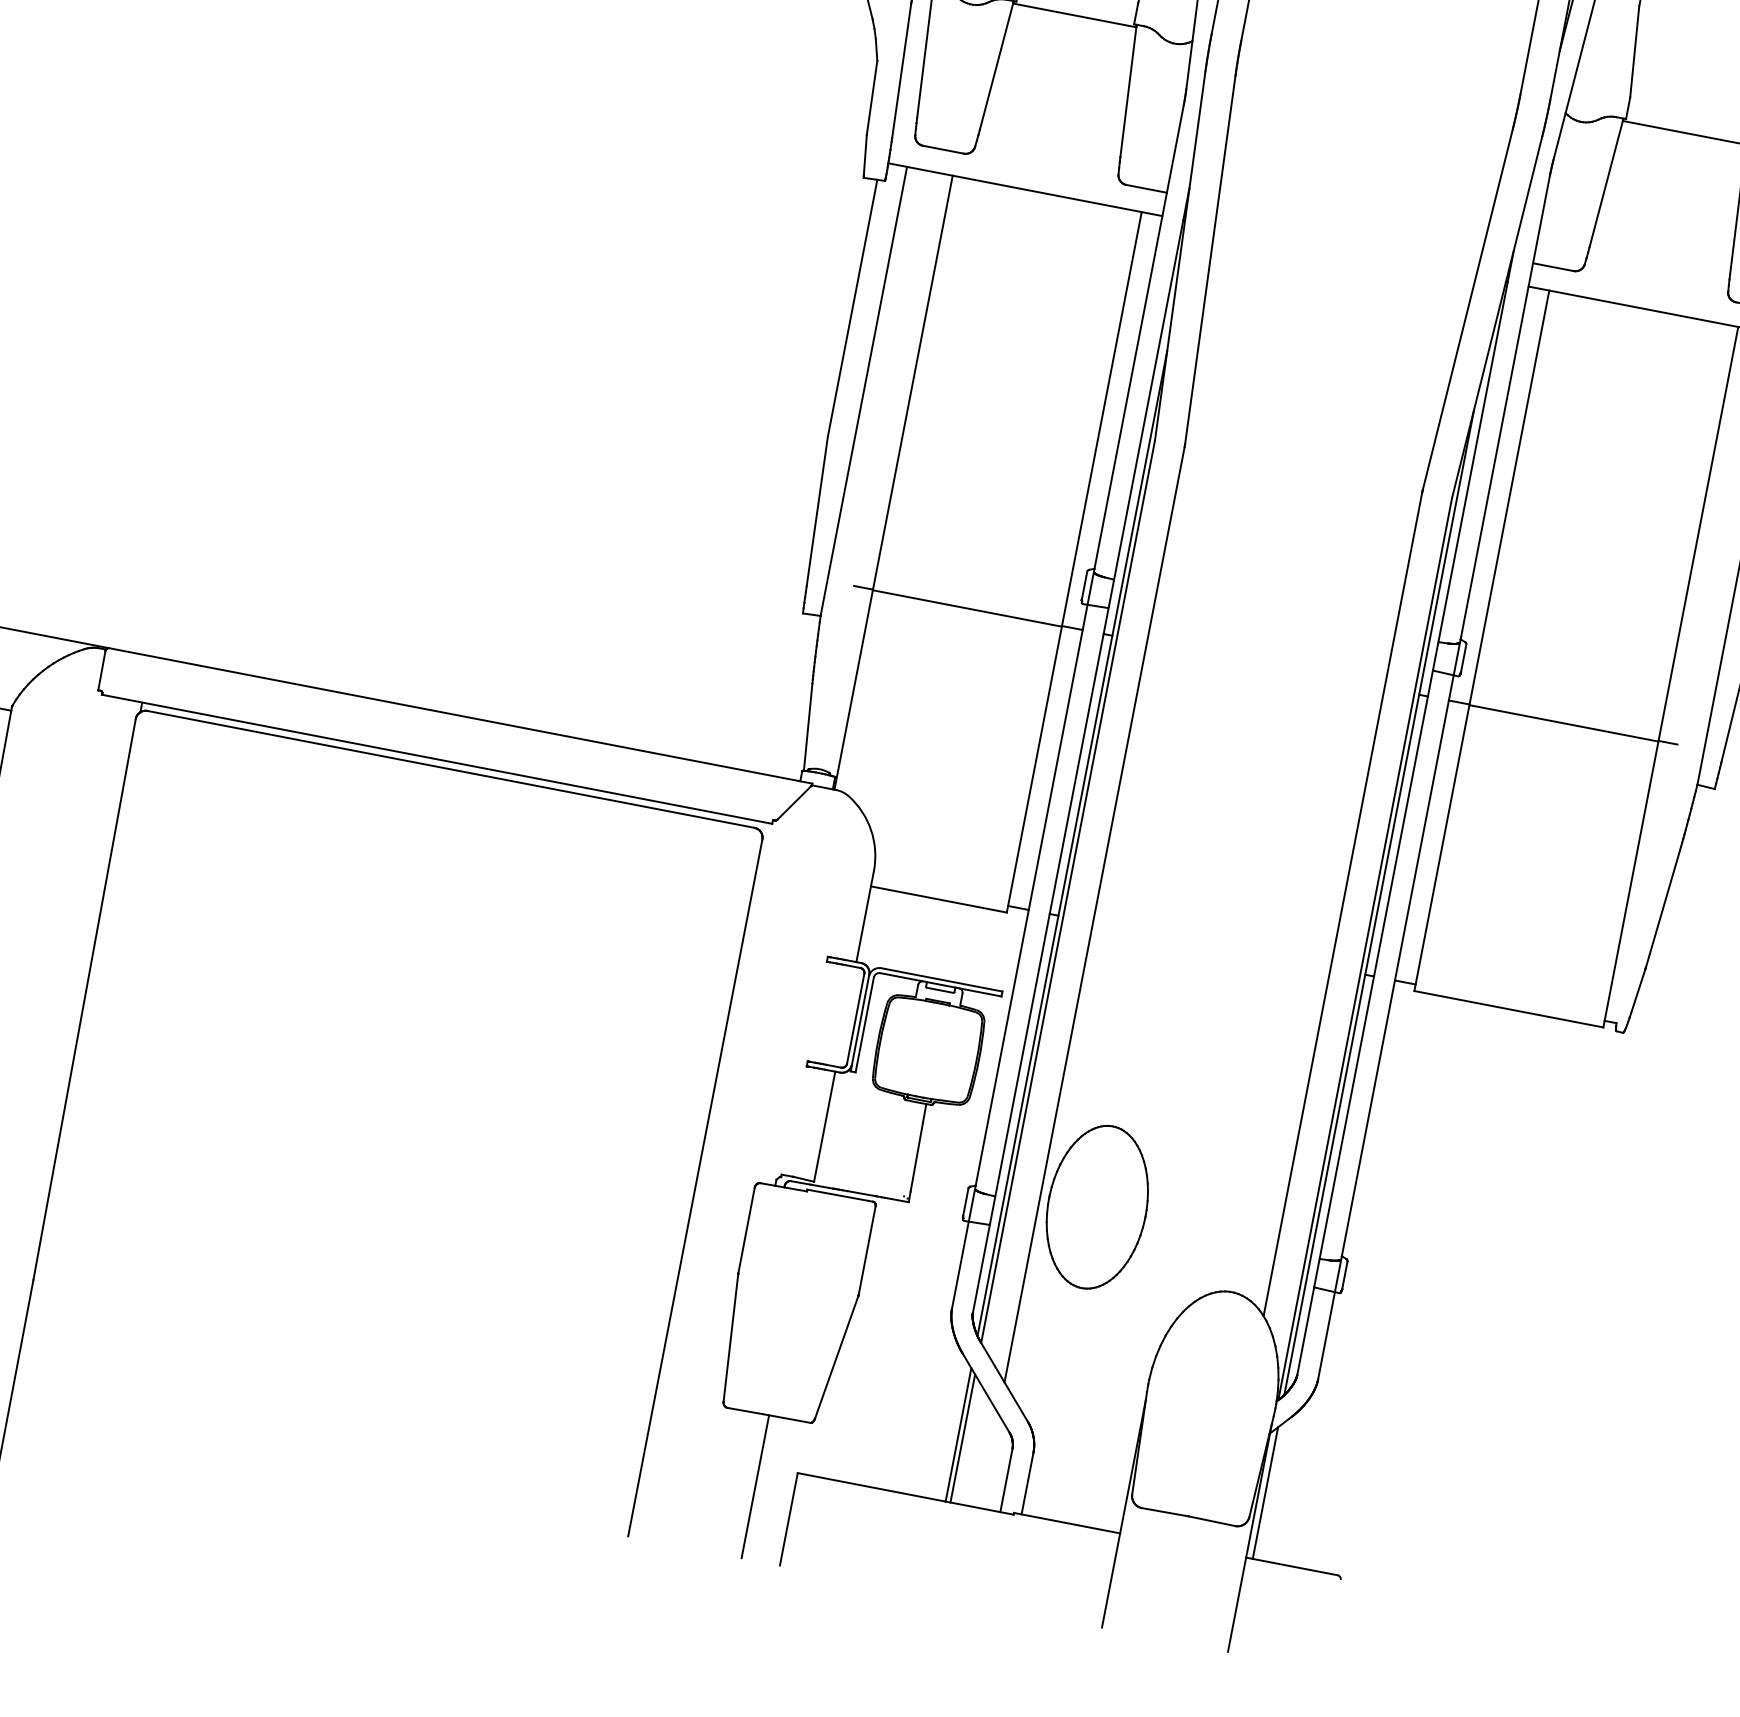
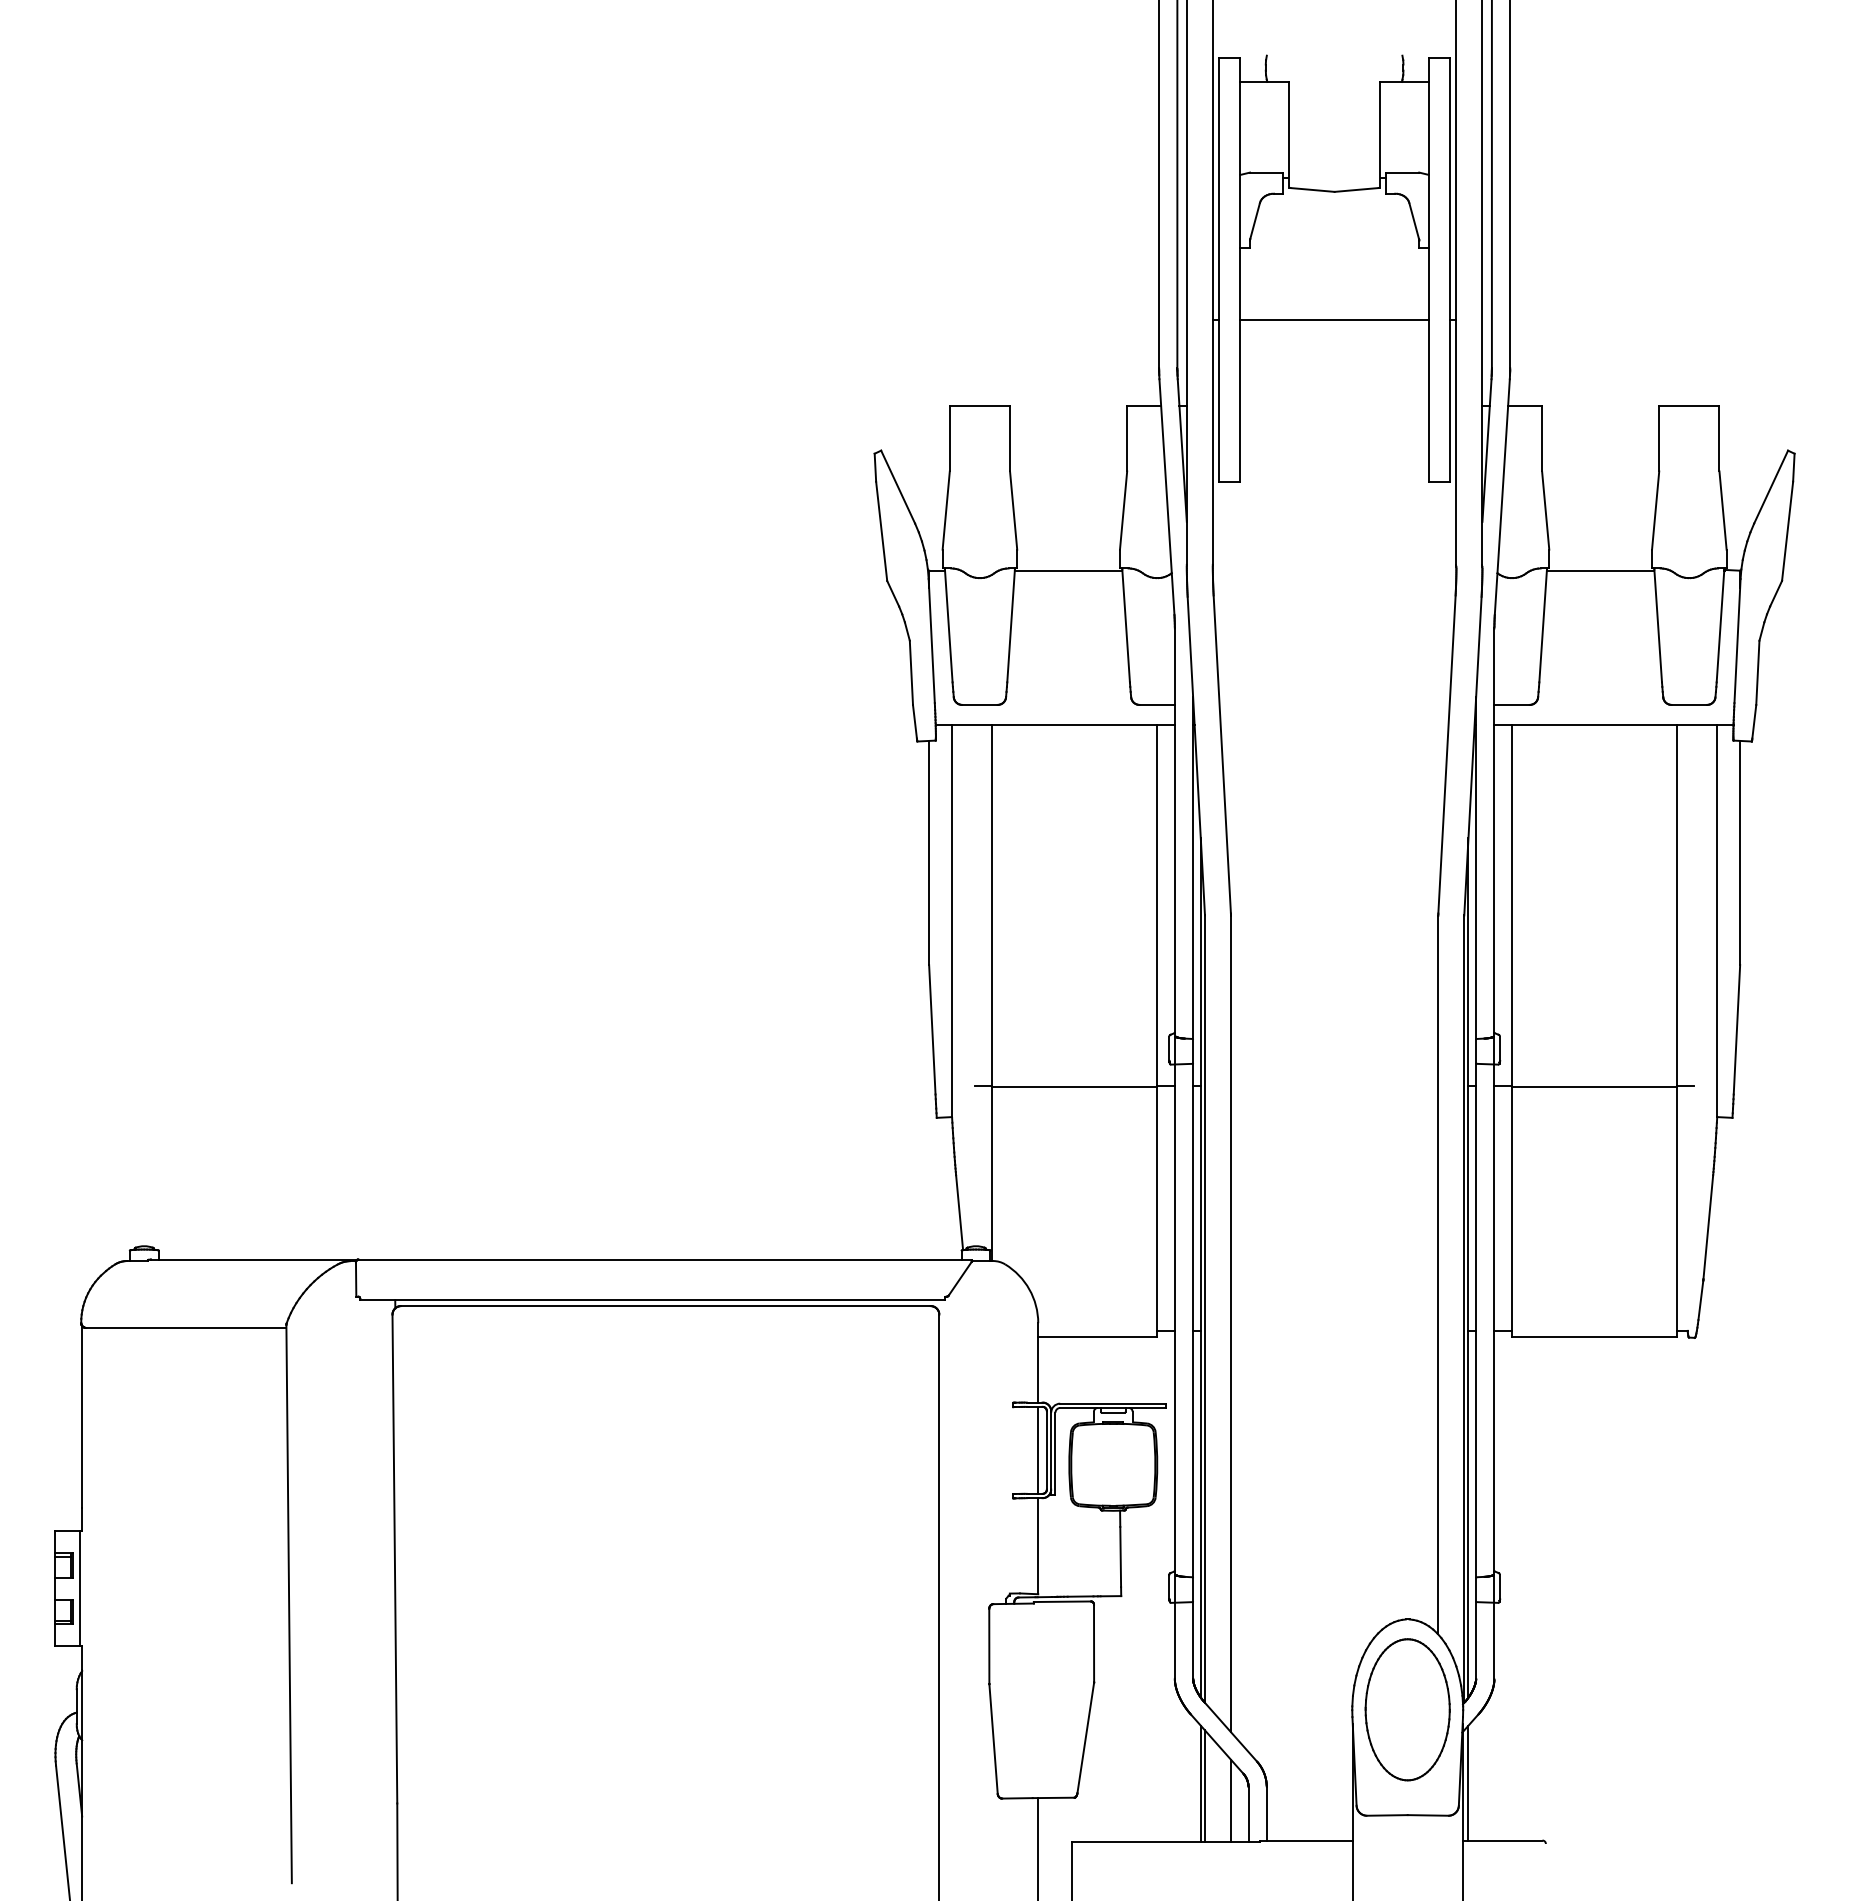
line: (846, 1017) -> (1038, 1450), added
part: (1097, 1206) -> (1407, 1709), moved
line: (988, 1460) -> (1230, 1800), added

